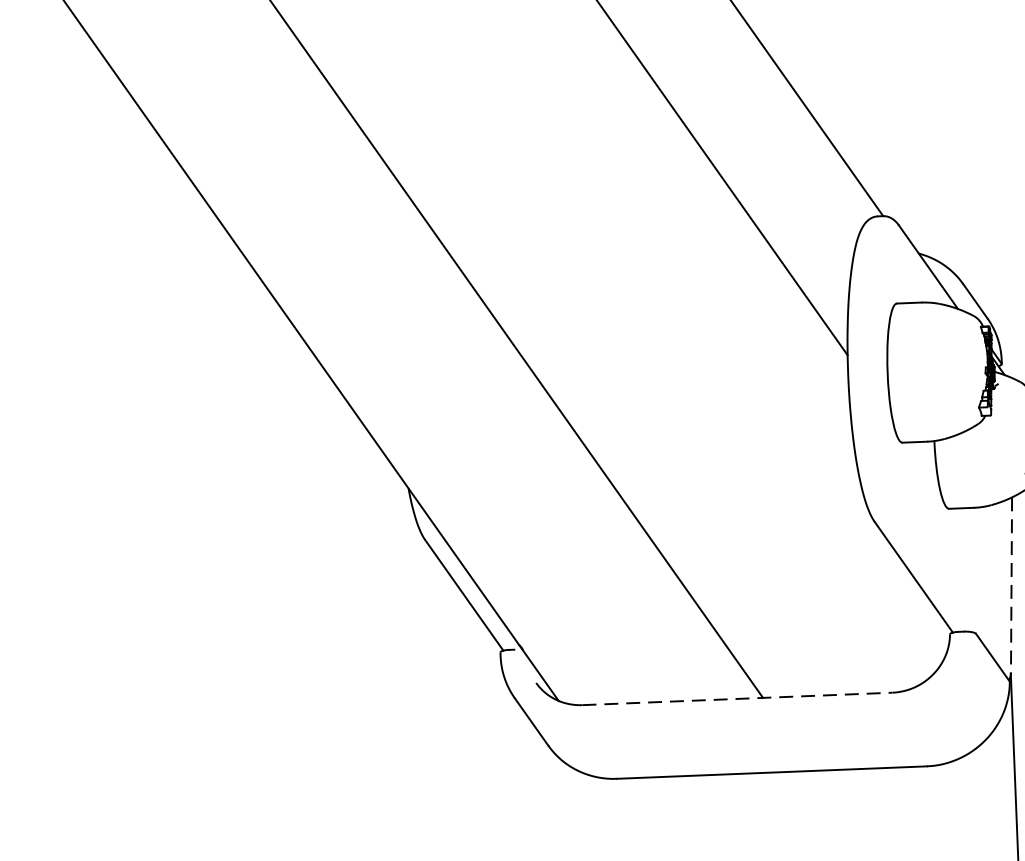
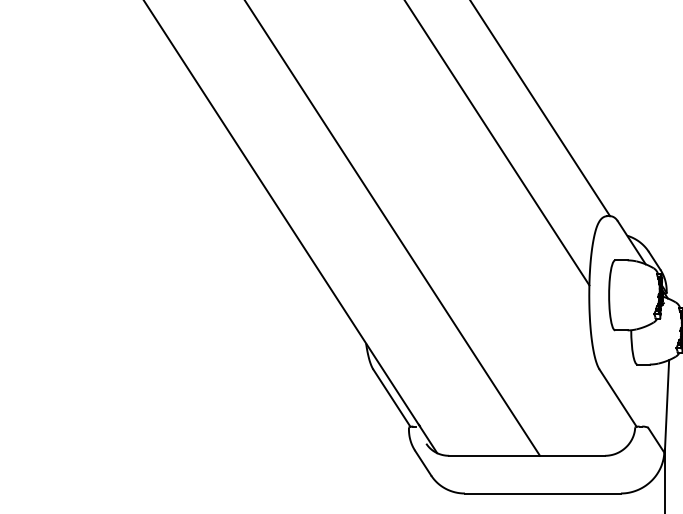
line: (1012, 585) -> (667, 404), dashed -> solid
line: (738, 698) -> (527, 455), dashed -> solid

